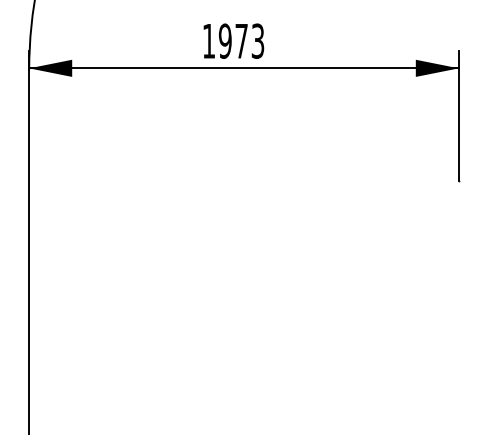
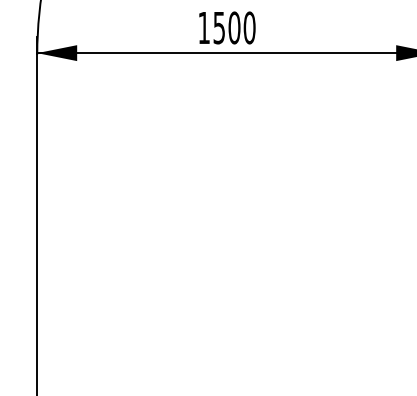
text: (241, 40) -> (234, 27), 1973 -> 1500

